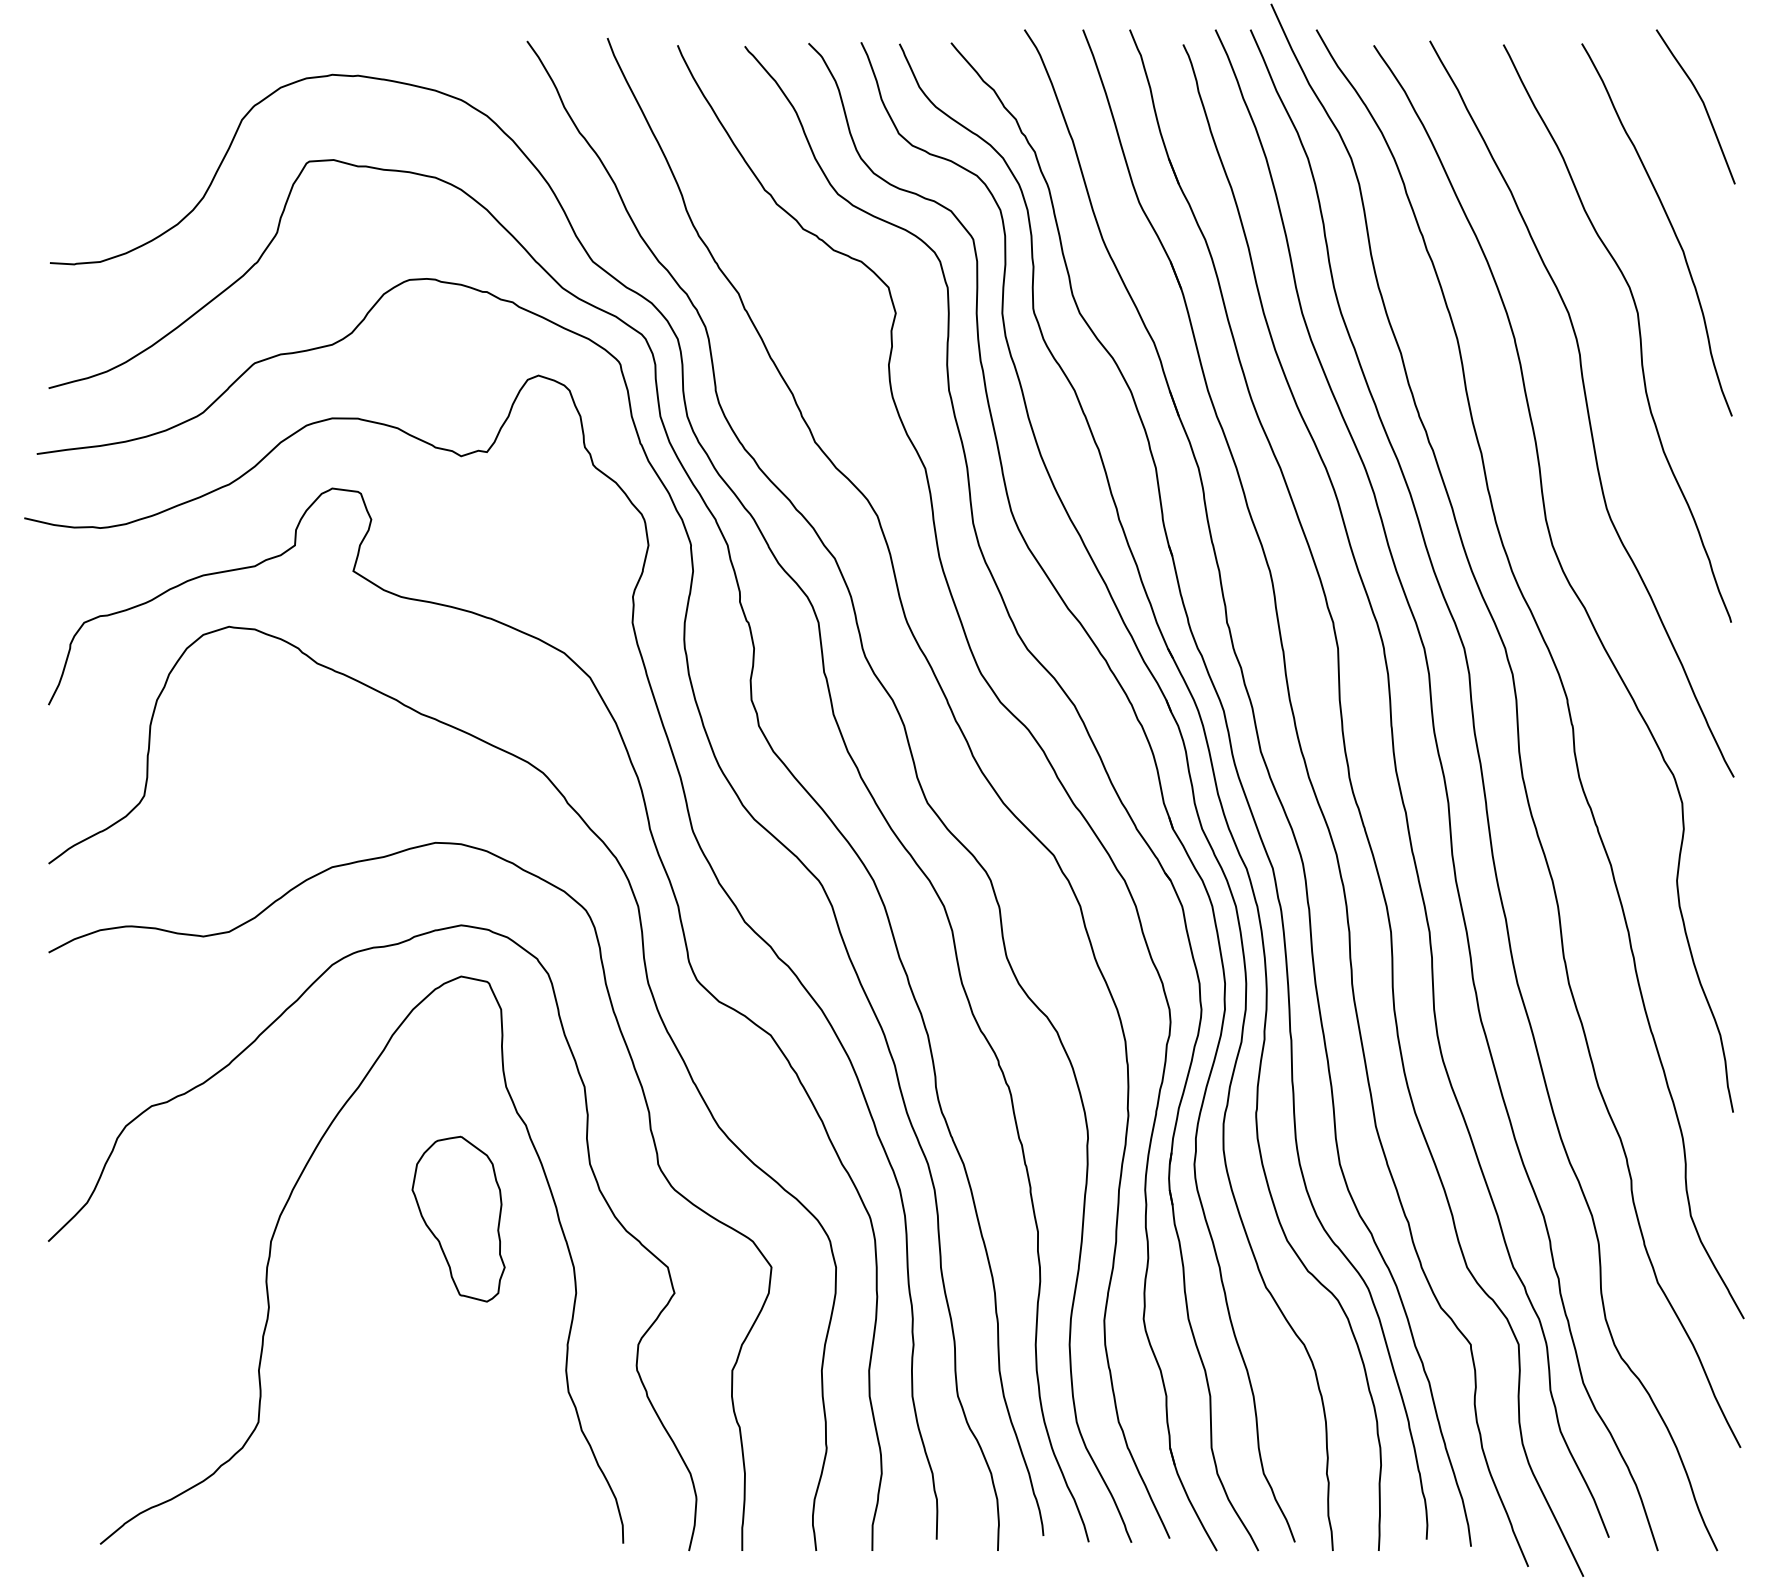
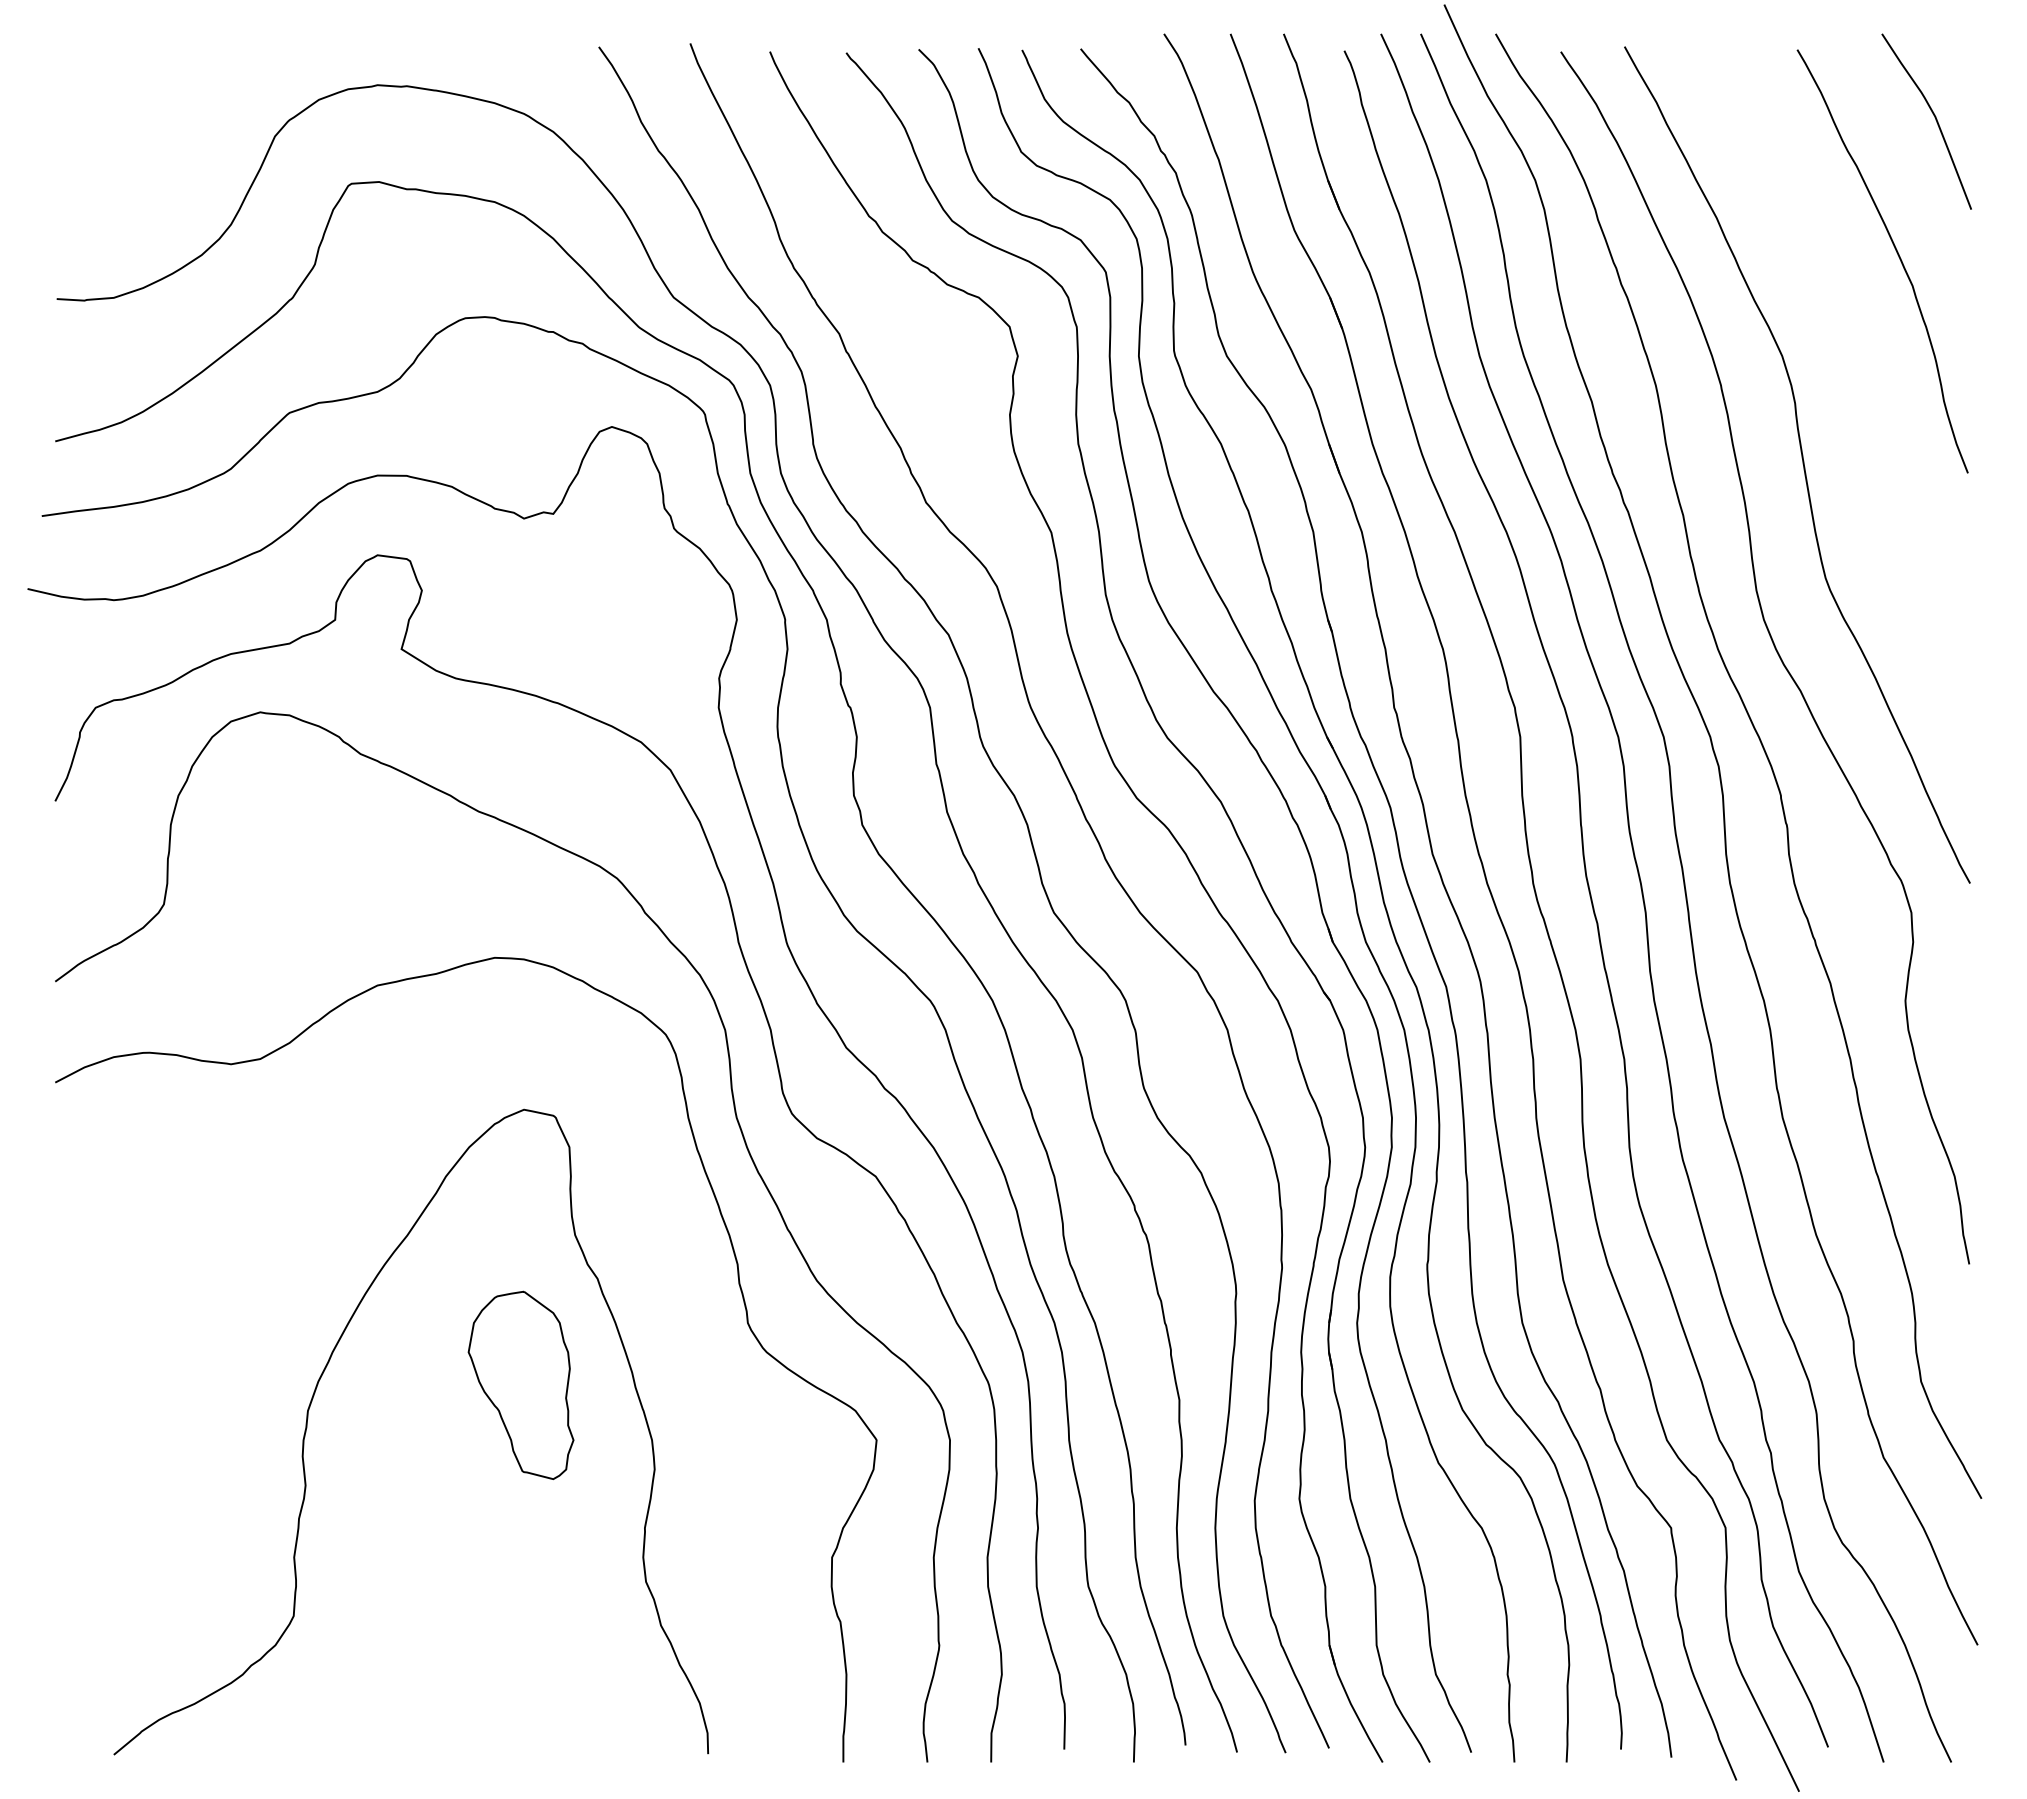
curve: (1638, 330) -> (1861, 375), removed
curve: (229, 1065) -> (260, 1210), removed

